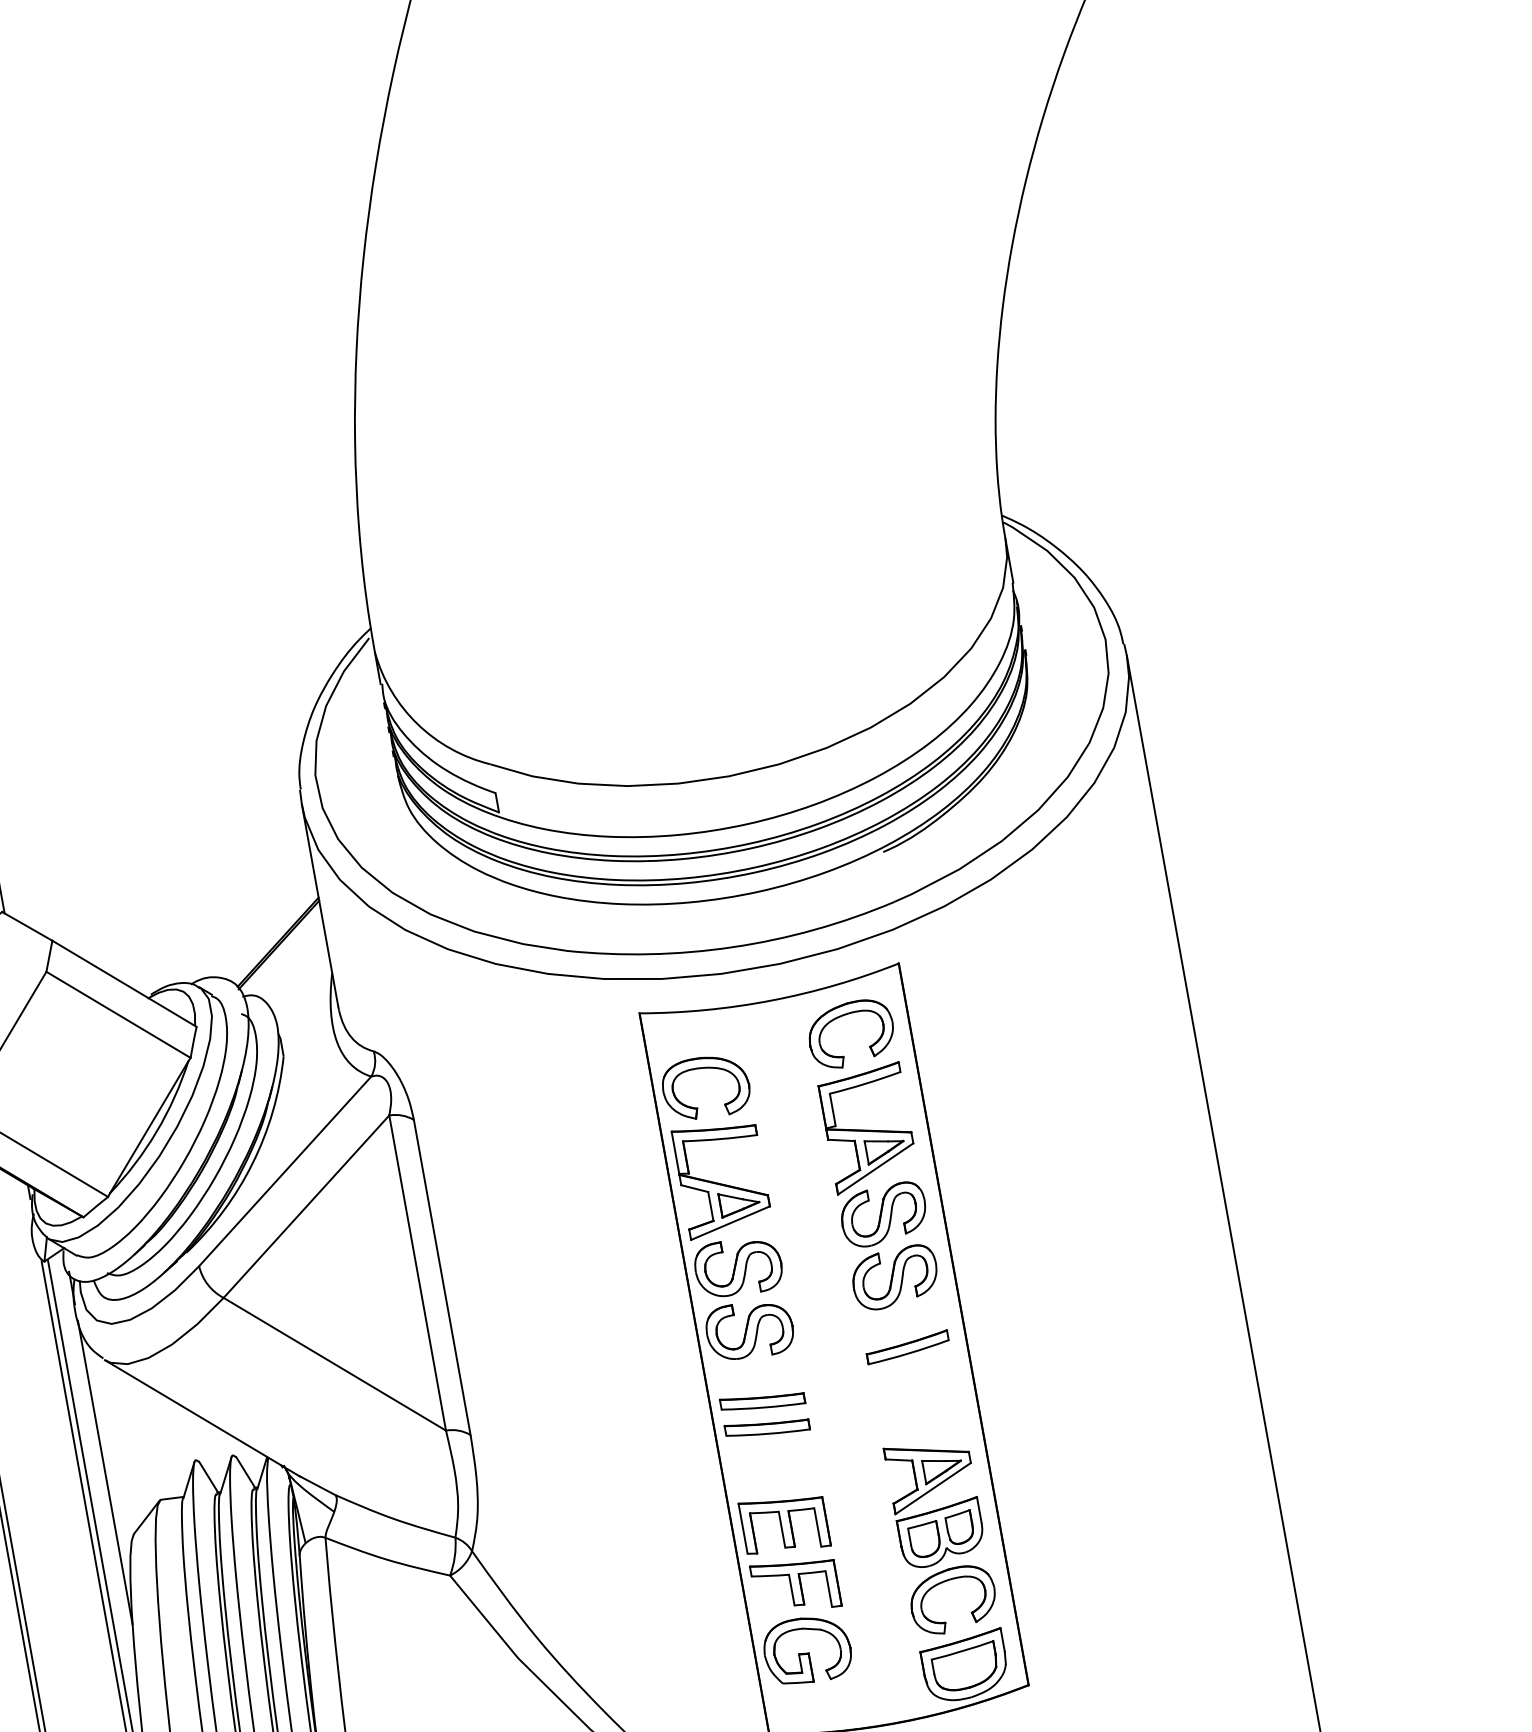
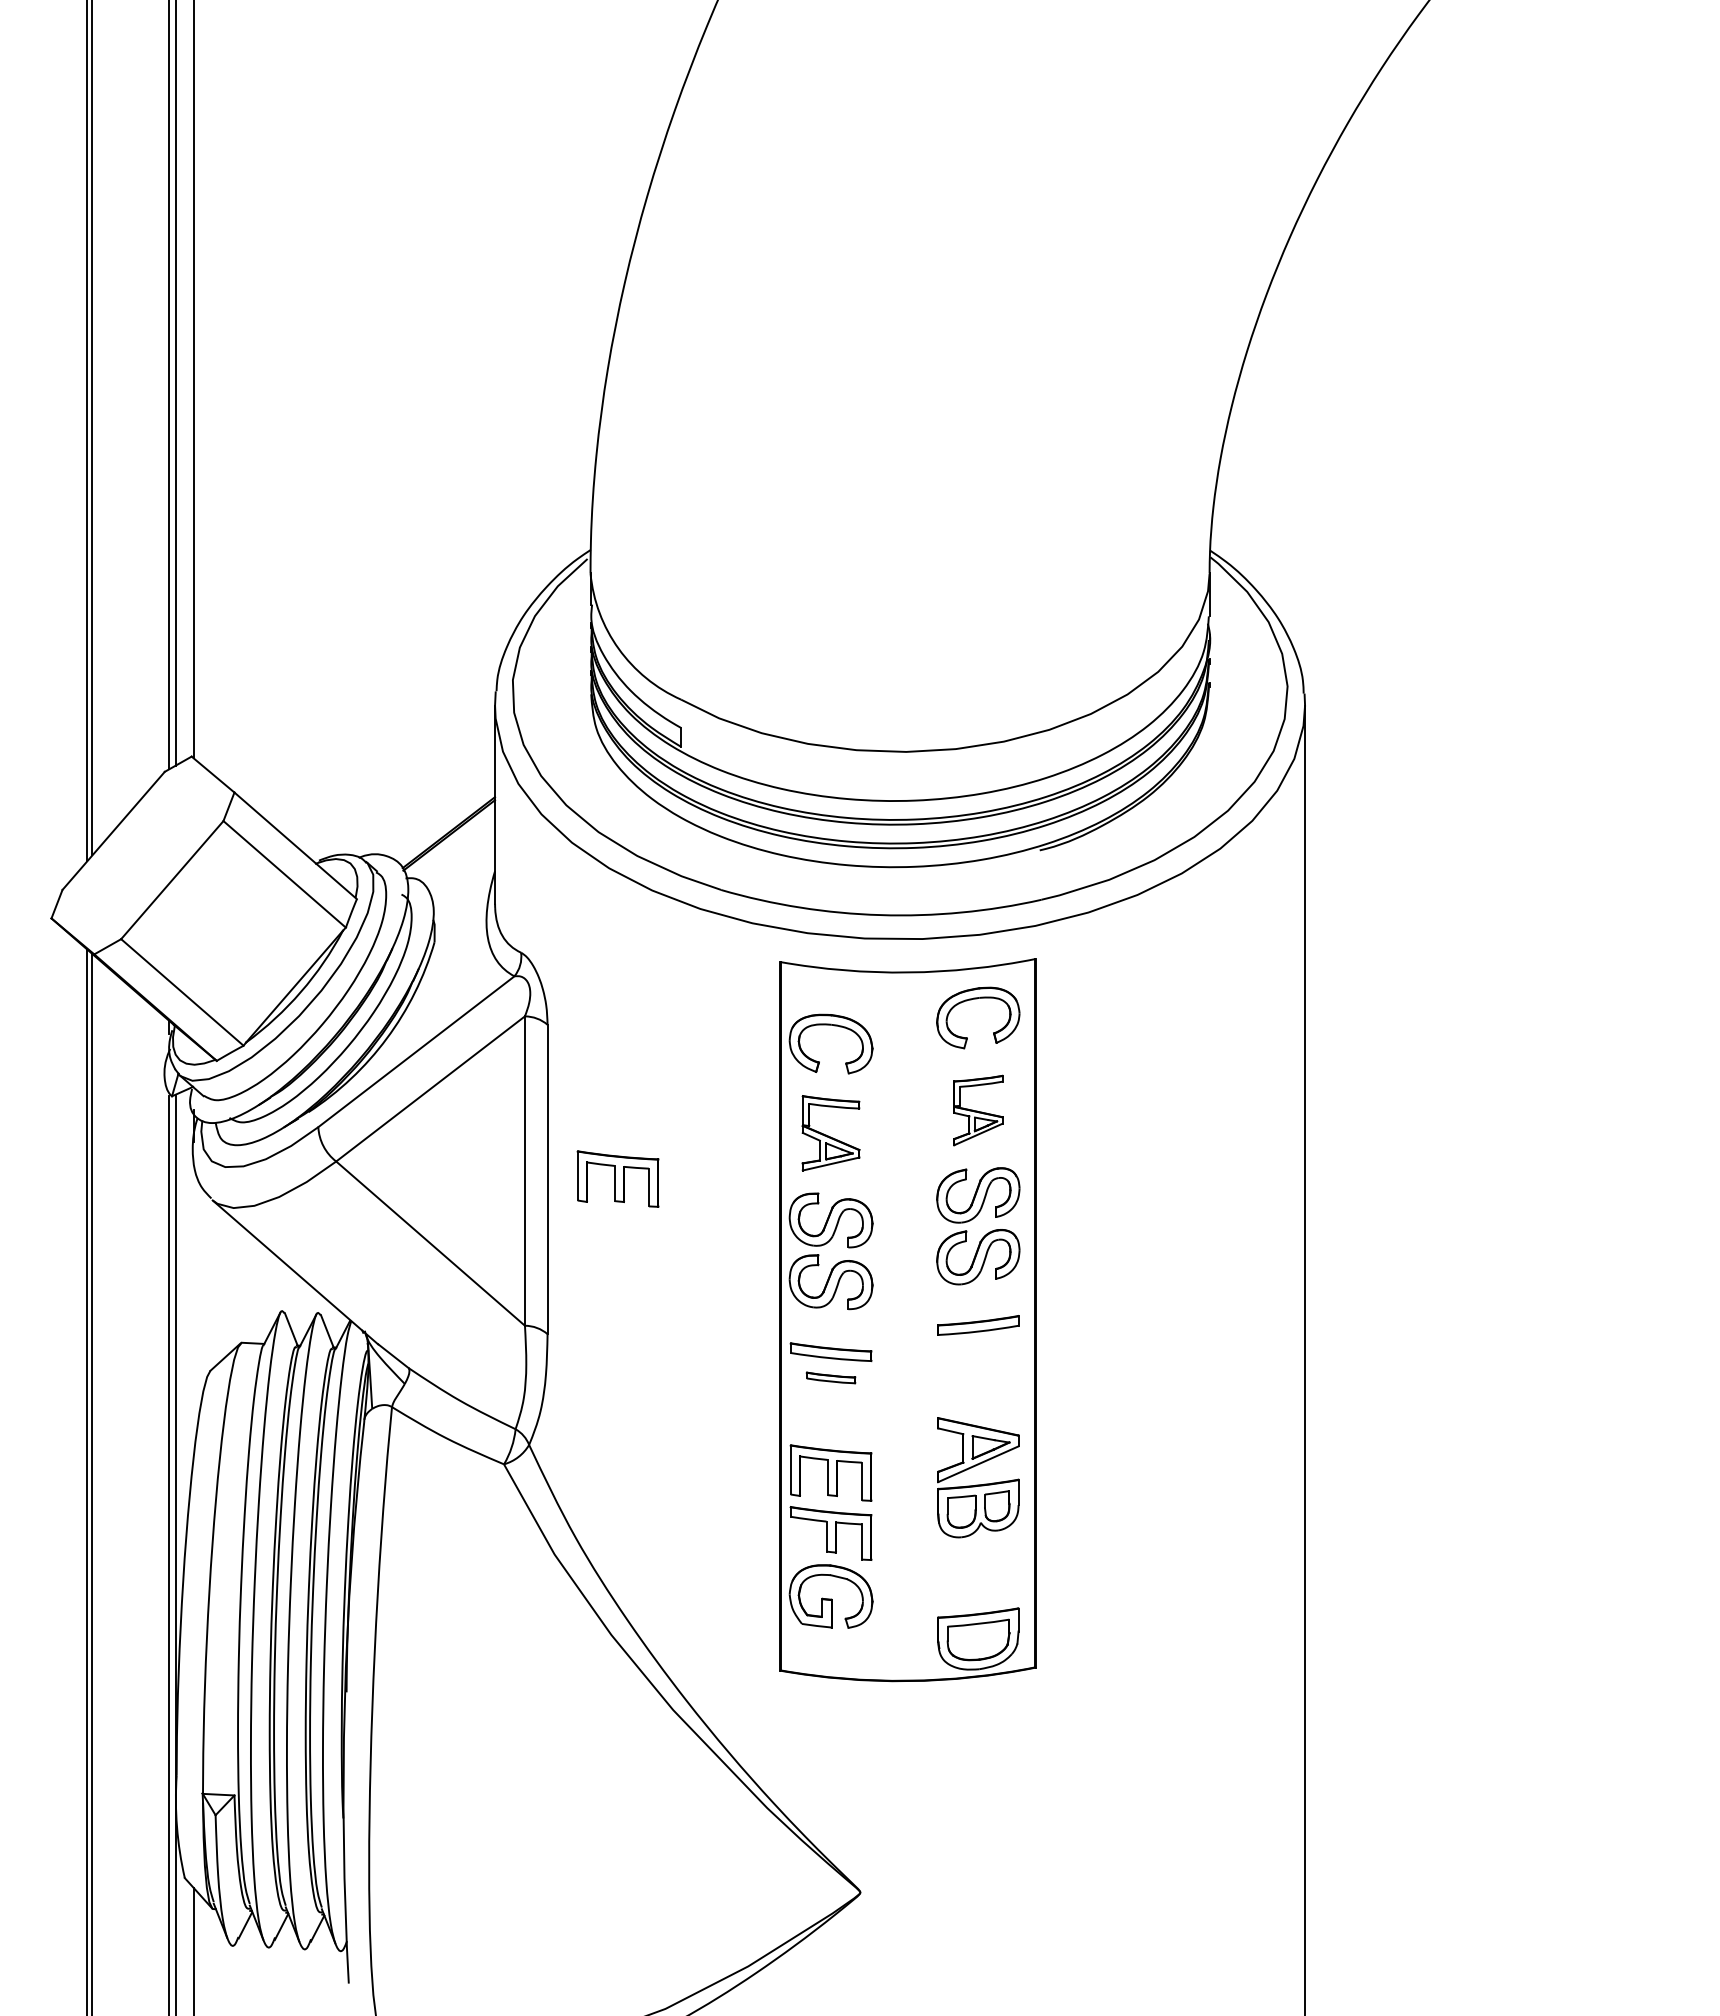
part: (868, 1128) -> (978, 1110), size x0.6
part: (721, 1178) -> (830, 1133), size x0.7
part: (513, 1263) -> (617, 1178), added
part: (766, 1427) -> (830, 1377), size x0.6
line: (105, 1472) -> (193, 1307), removed
part: (945, 1582) -> (974, 1555), removed

